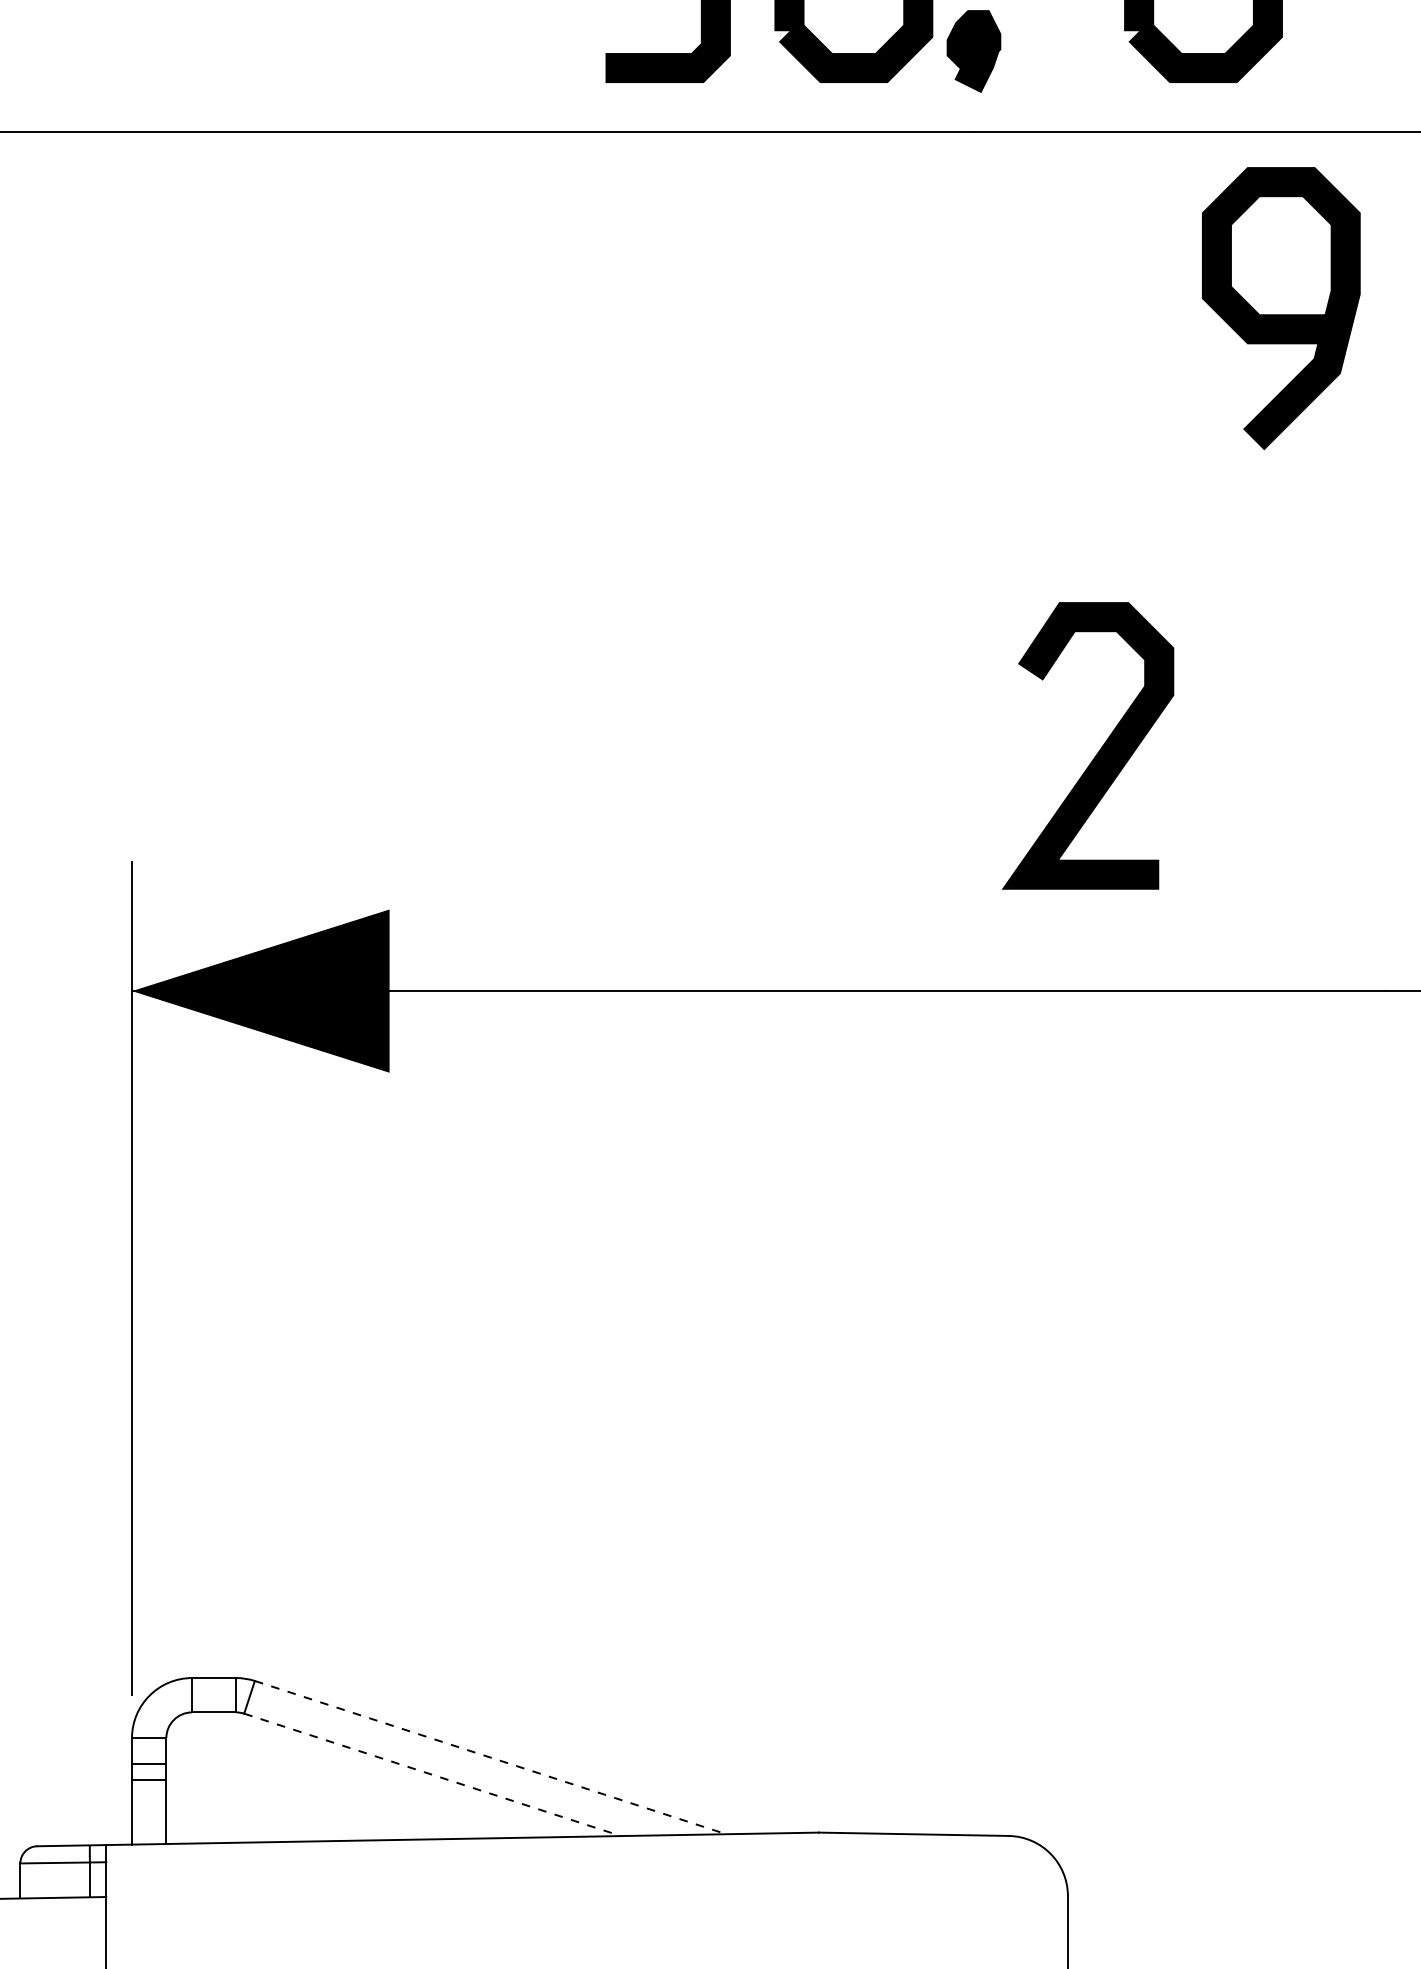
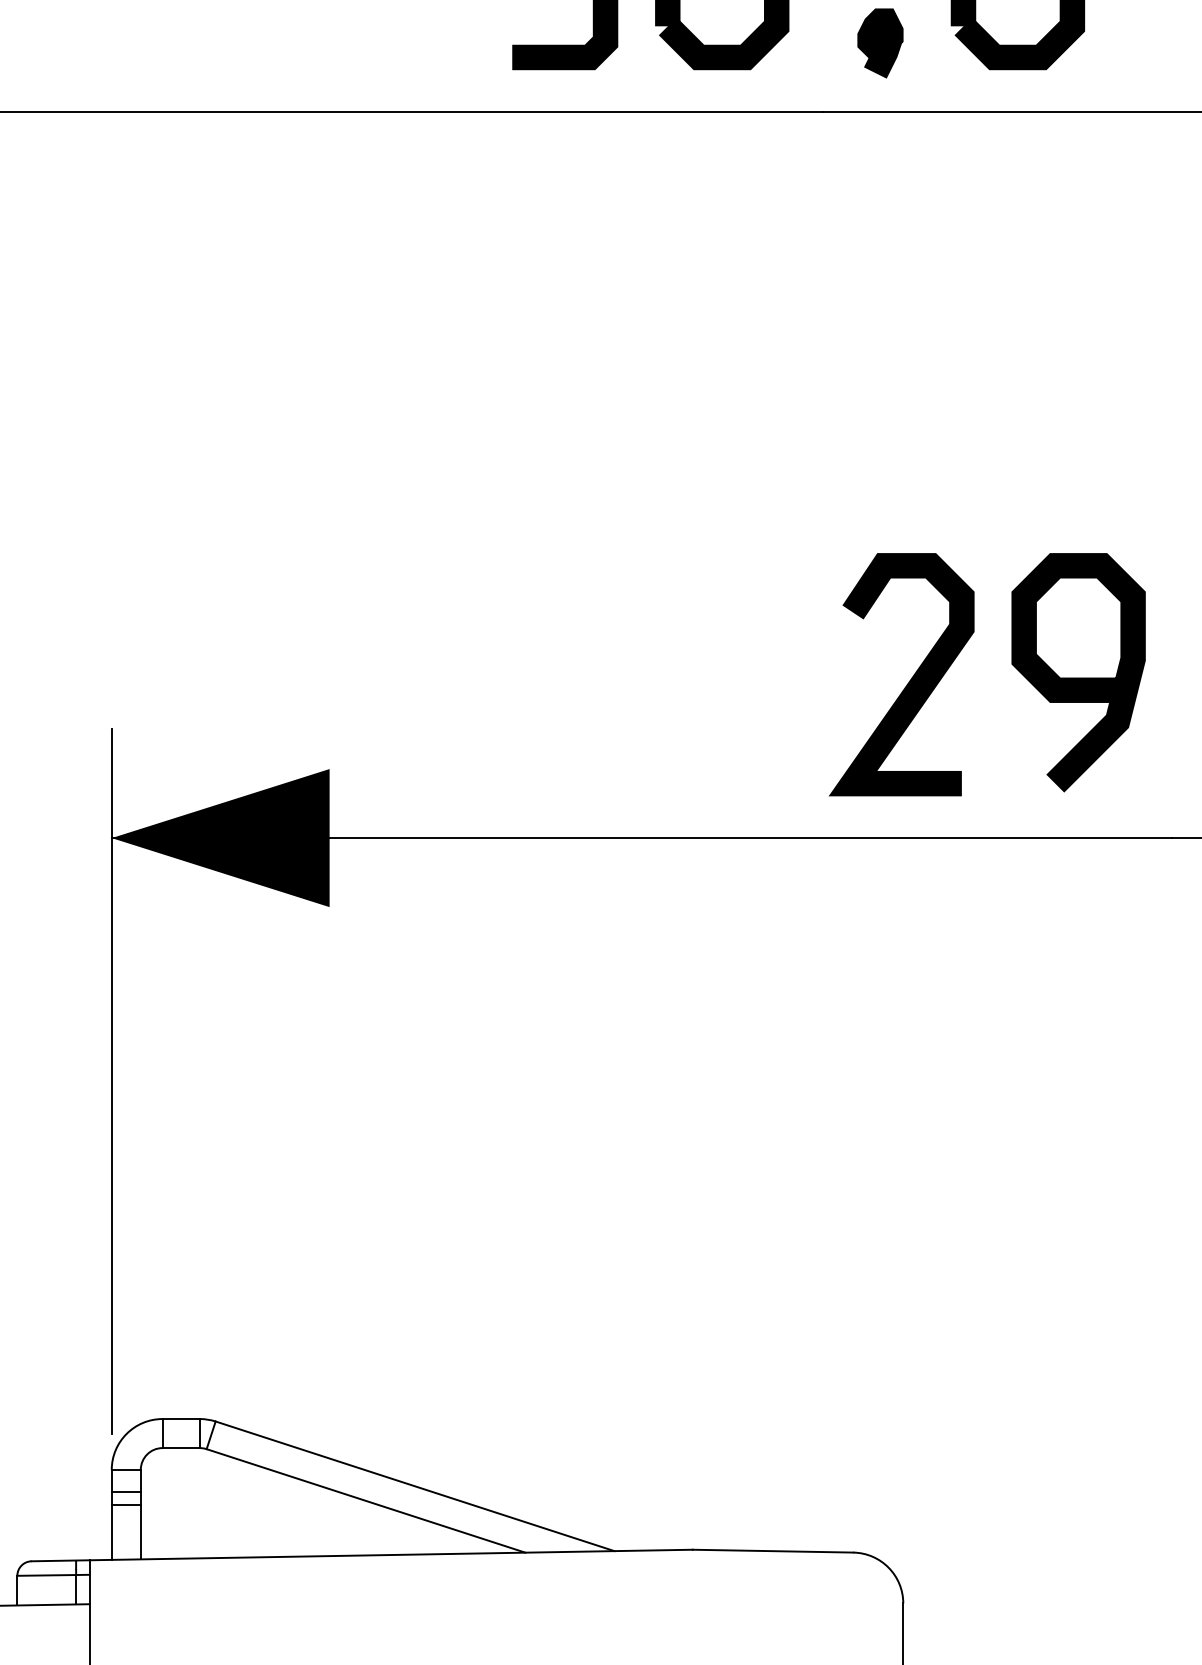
part: (973, 51) -> (880, 43), moved
curve: (1281, 314) -> (1078, 677), moved
curve: (1097, 752) -> (909, 680), moved
line: (490, 1757) -> (414, 1486), dashed -> solid
line: (433, 1775) -> (366, 1501), dashed -> solid

